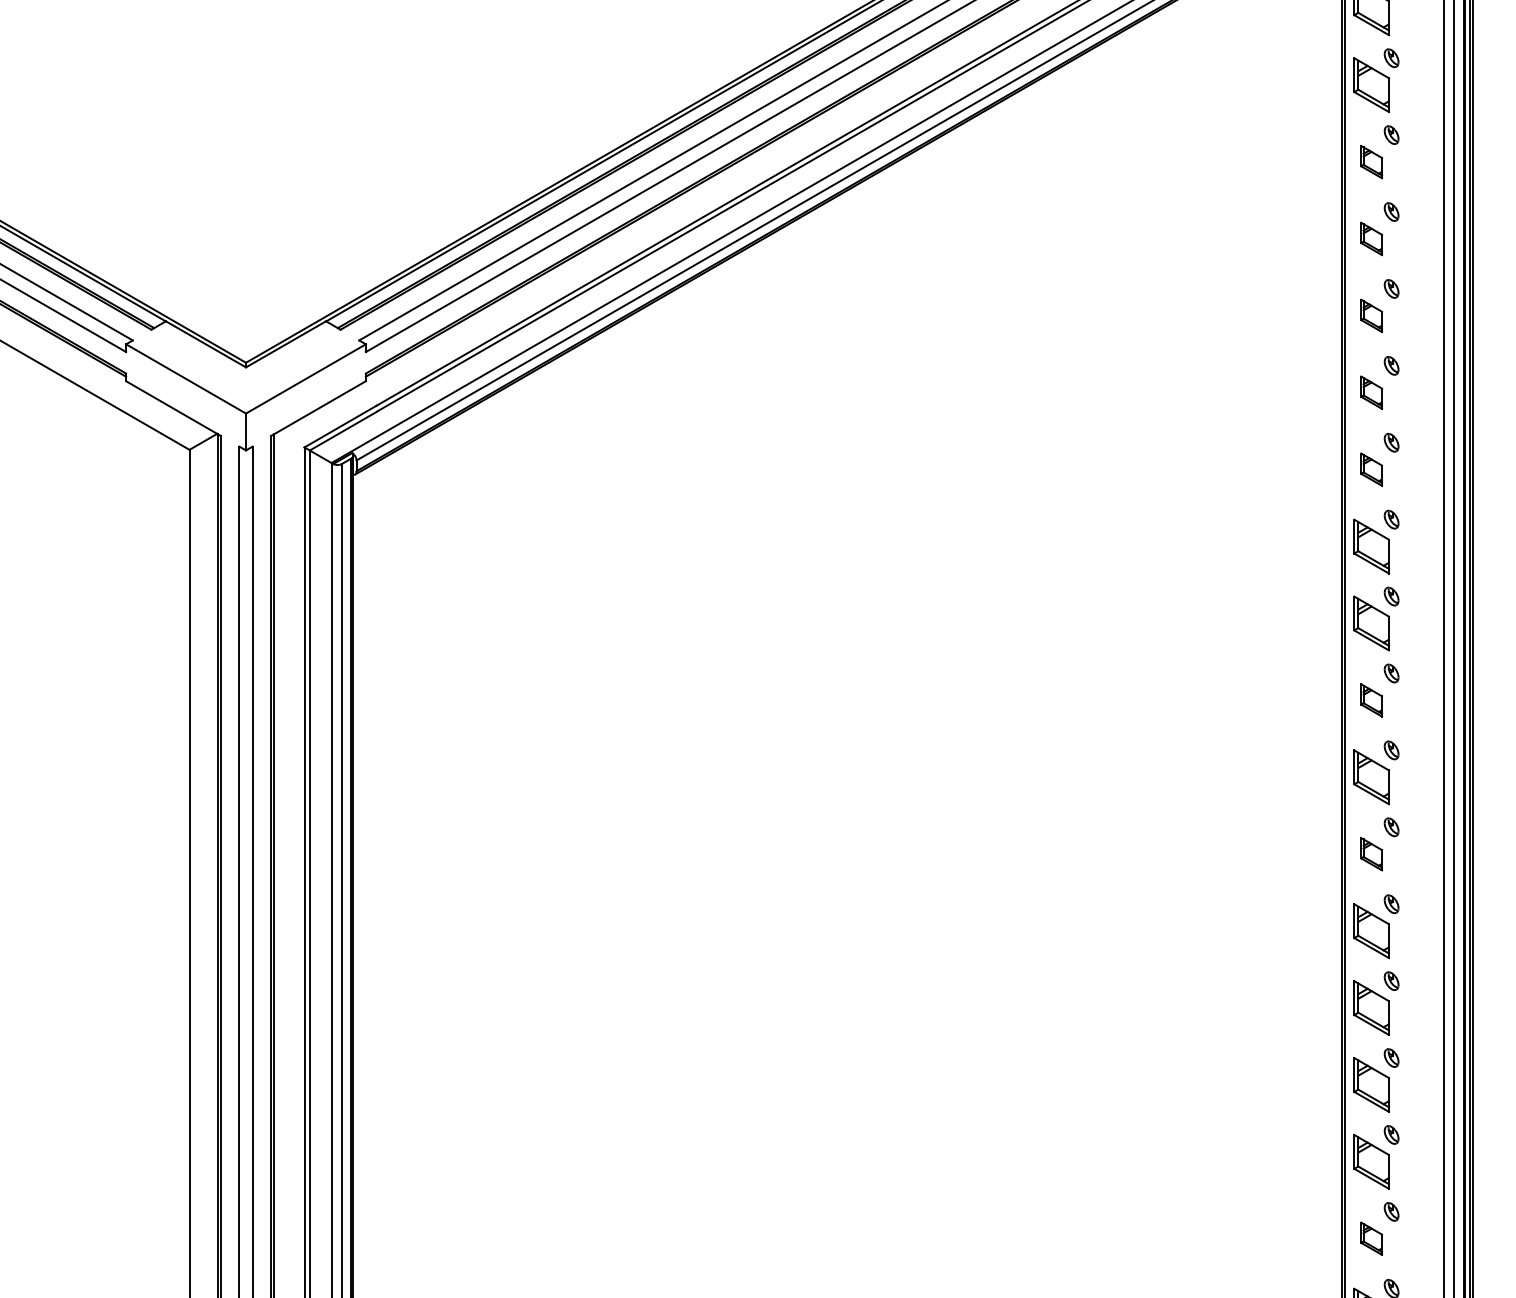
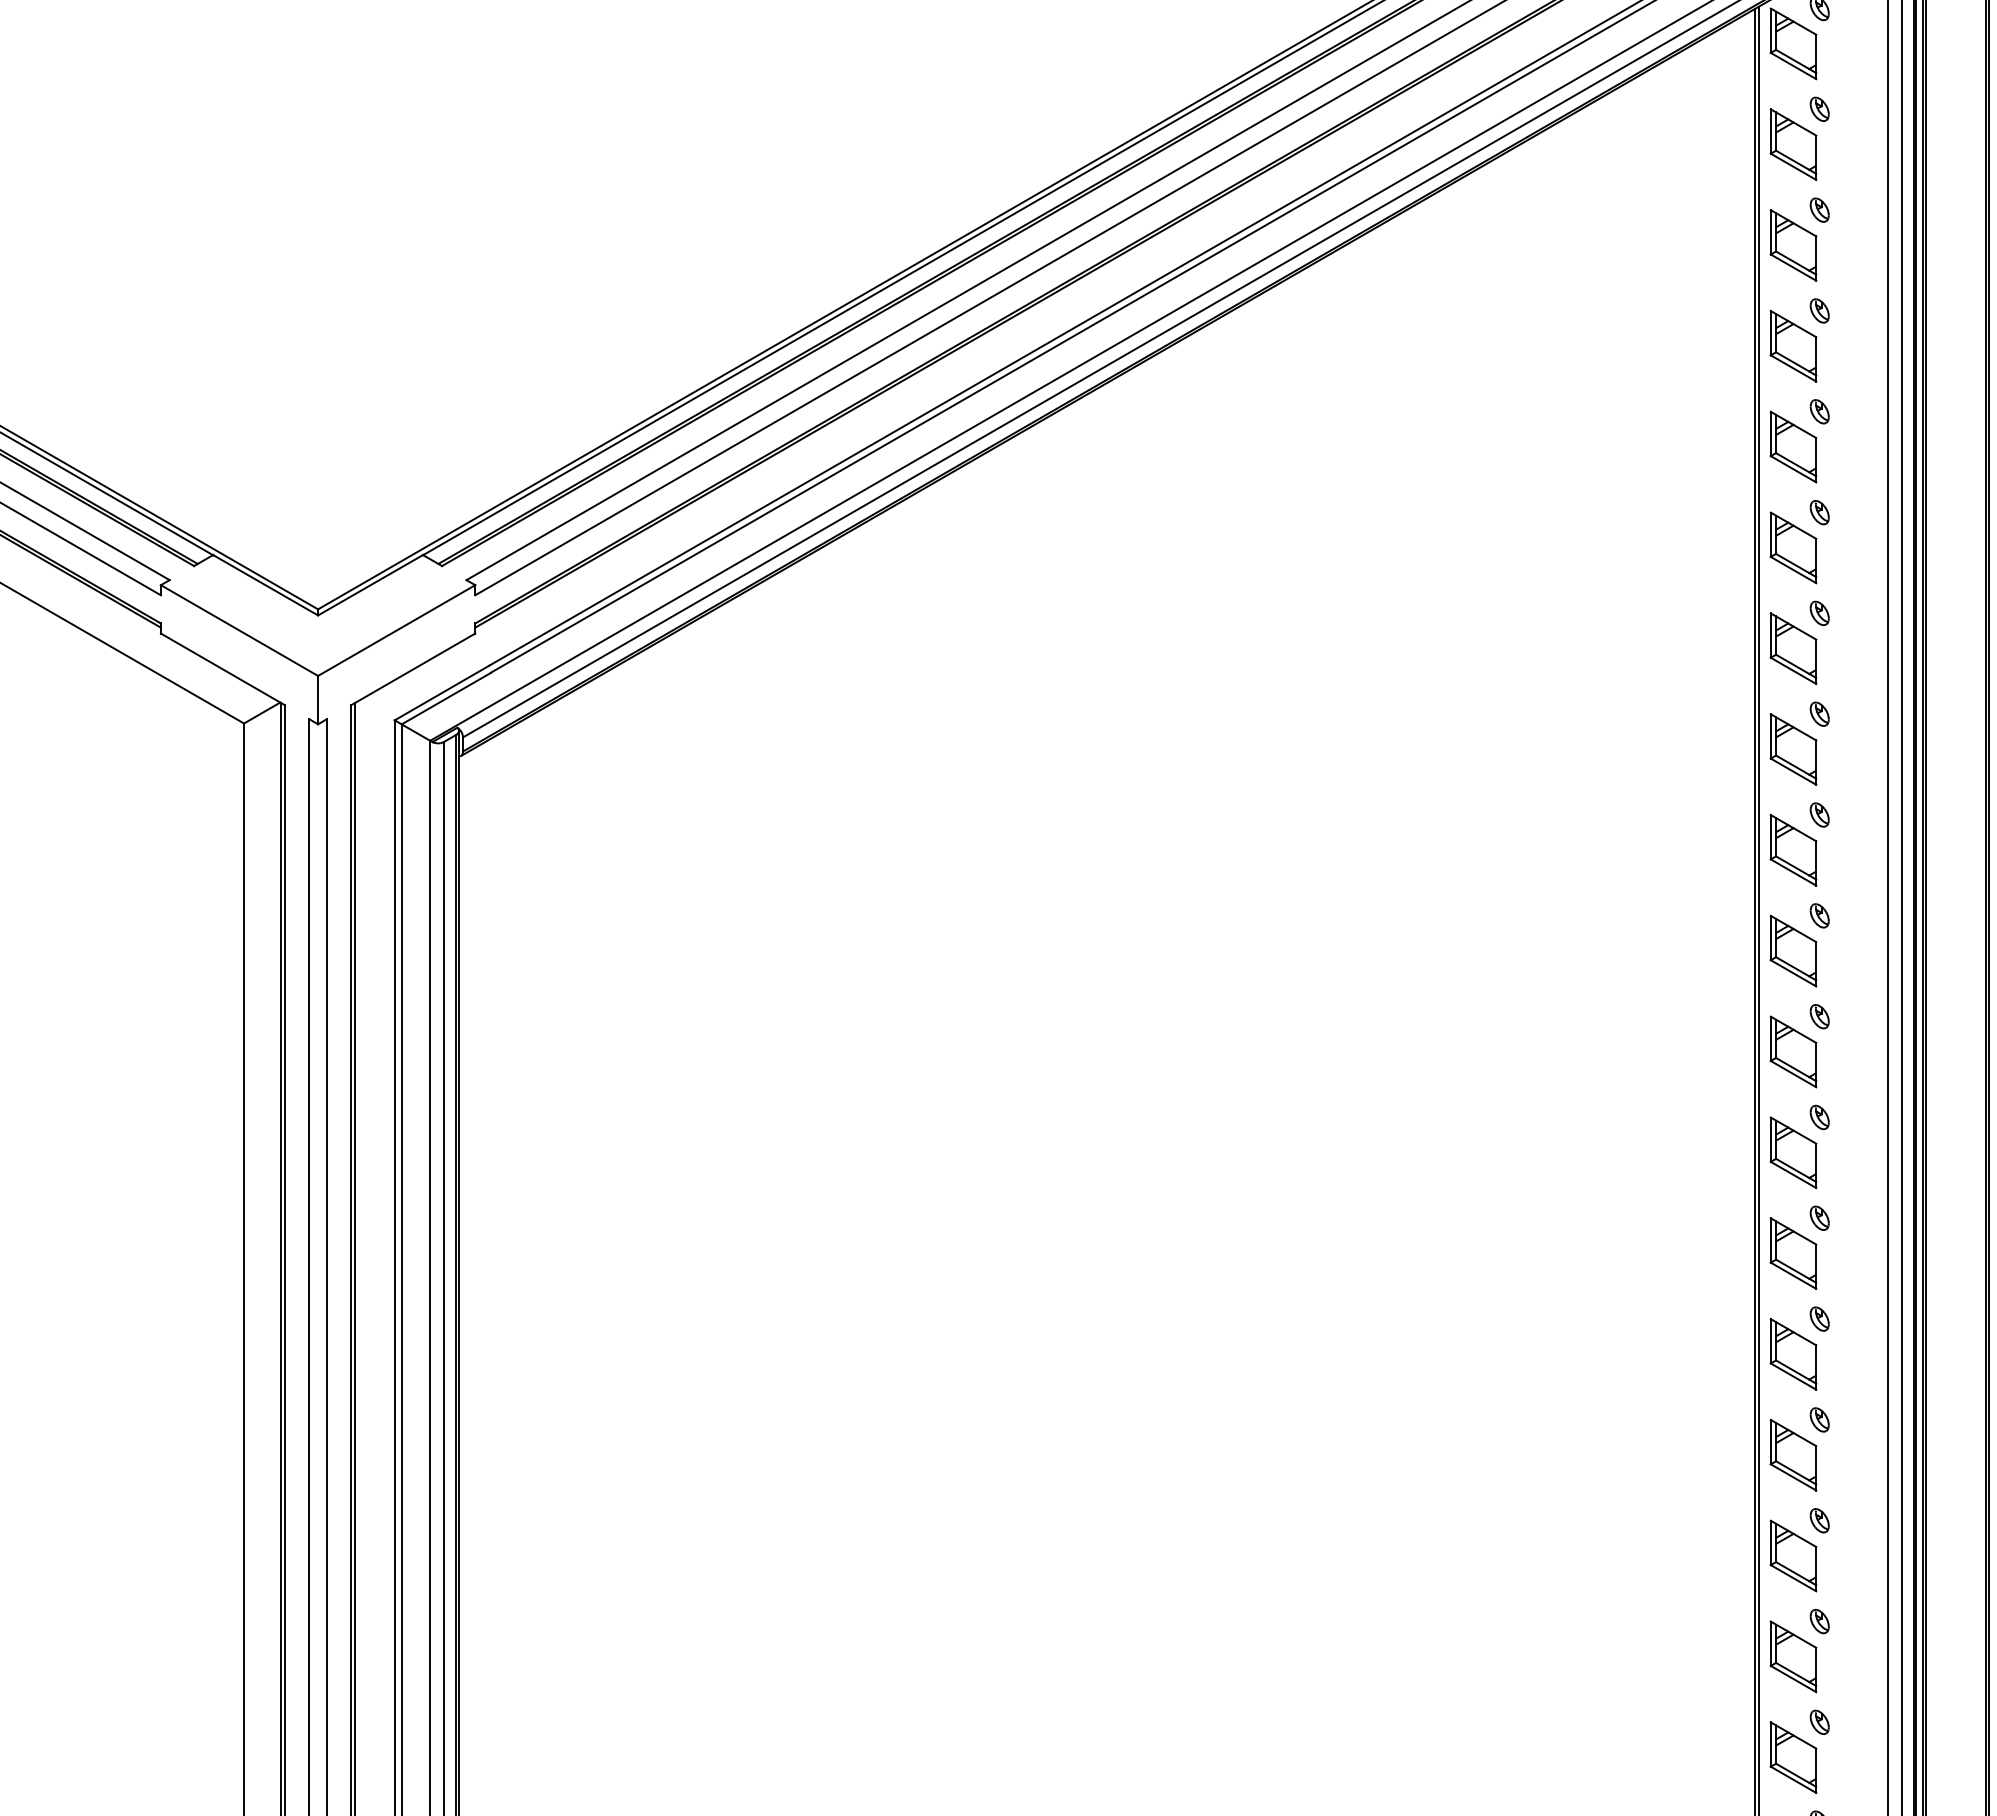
part: (1371, 162) -> (1793, 346), size x1.67
part: (1371, 238) -> (1793, 446), size x1.67
part: (1371, 315) -> (1793, 547), size x1.67
part: (1371, 392) -> (1793, 648), size x1.67
part: (1371, 469) -> (1793, 749), size x1.67
part: (1371, 700) -> (1793, 1051), size x1.67
part: (1371, 854) -> (1793, 1253), size x1.67
part: (1371, 1238) -> (1793, 1757), size x1.67

